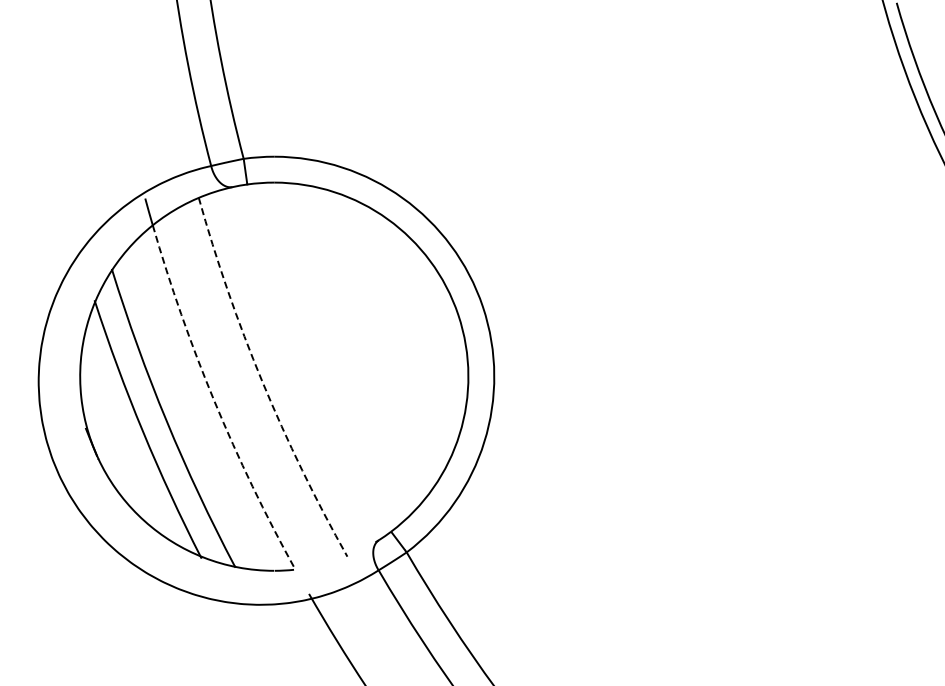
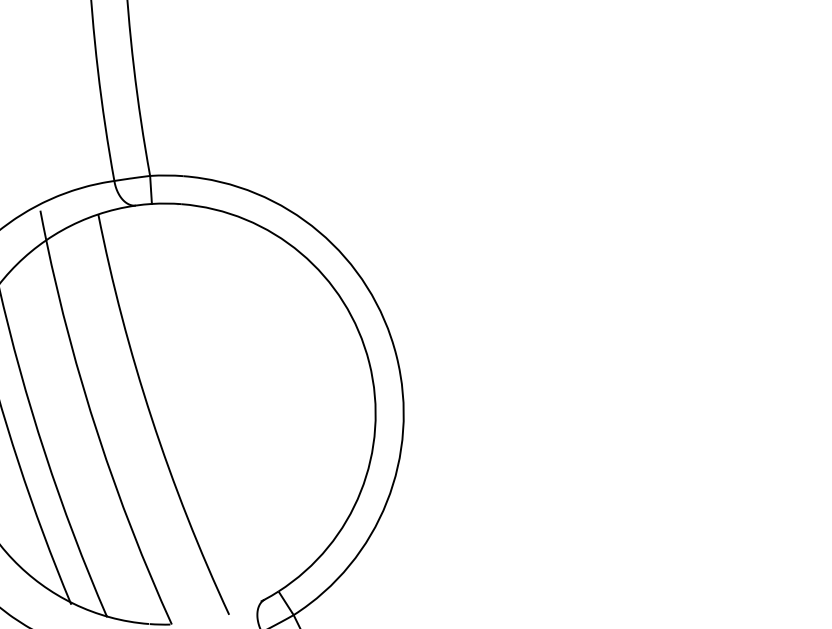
arc: (262, 381) -> (151, 418), dashed -> solid
arc: (214, 401) -> (98, 435), dashed -> solid

